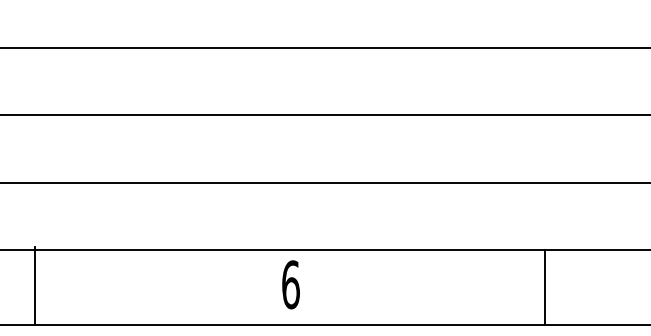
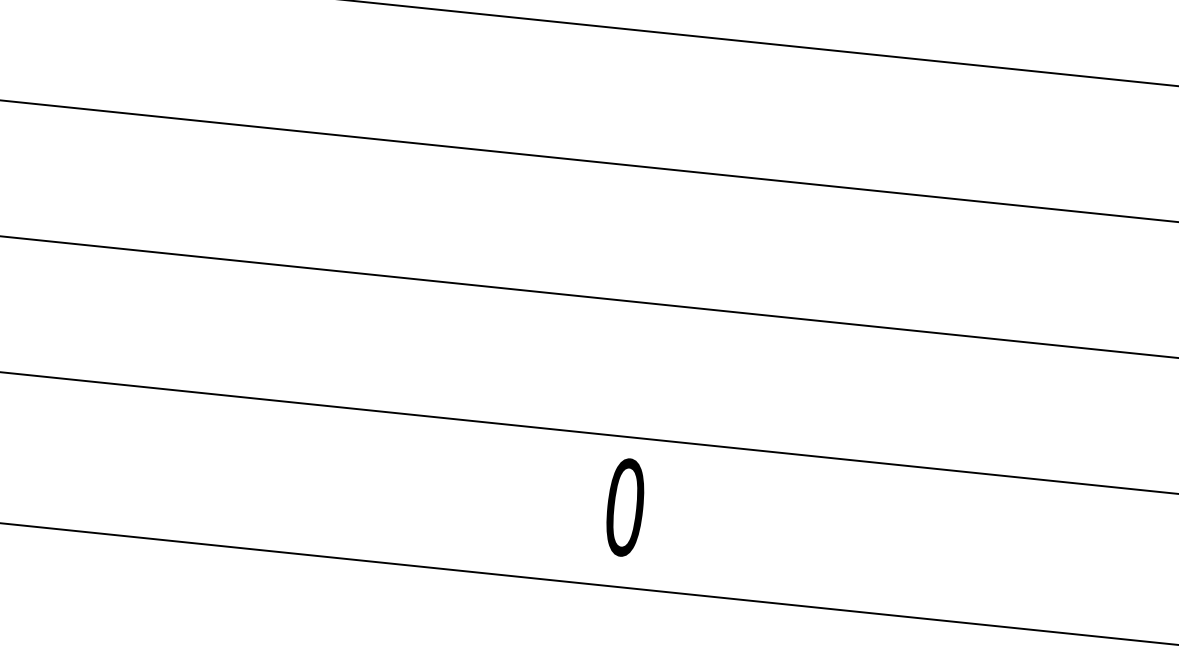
text: (290, 284) -> (624, 506), 6 -> 0
line: (34, 285) -> (112, 455), removed
line: (545, 286) -> (1134, 563), removed

